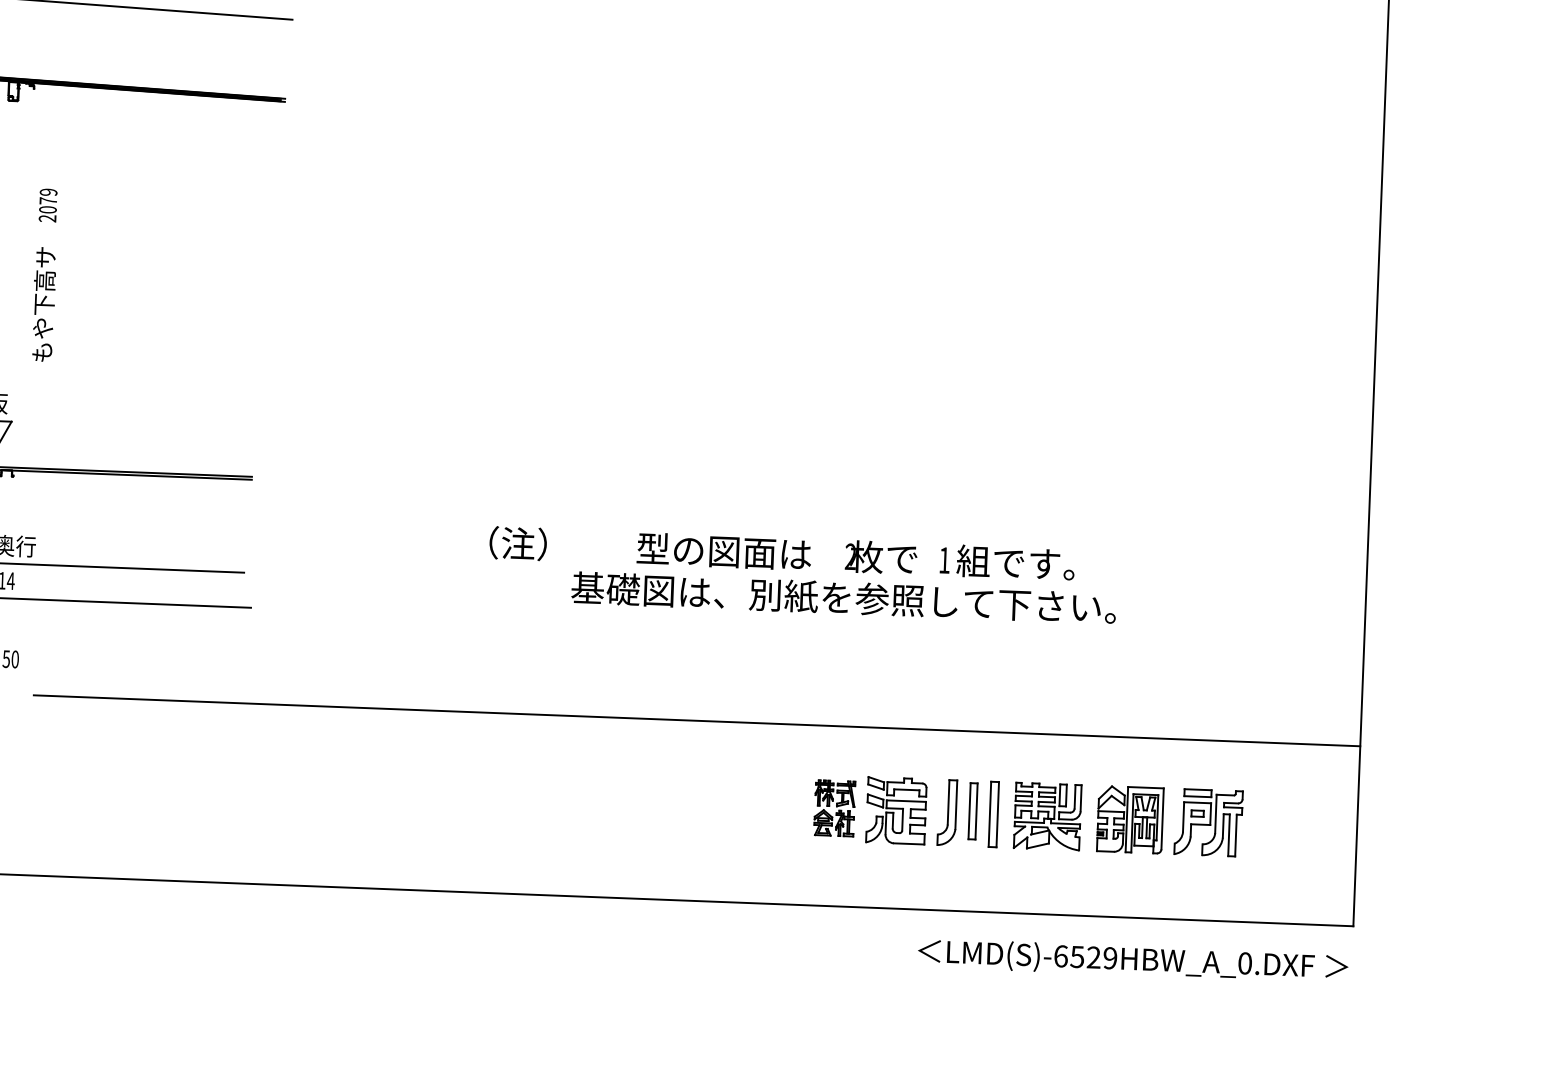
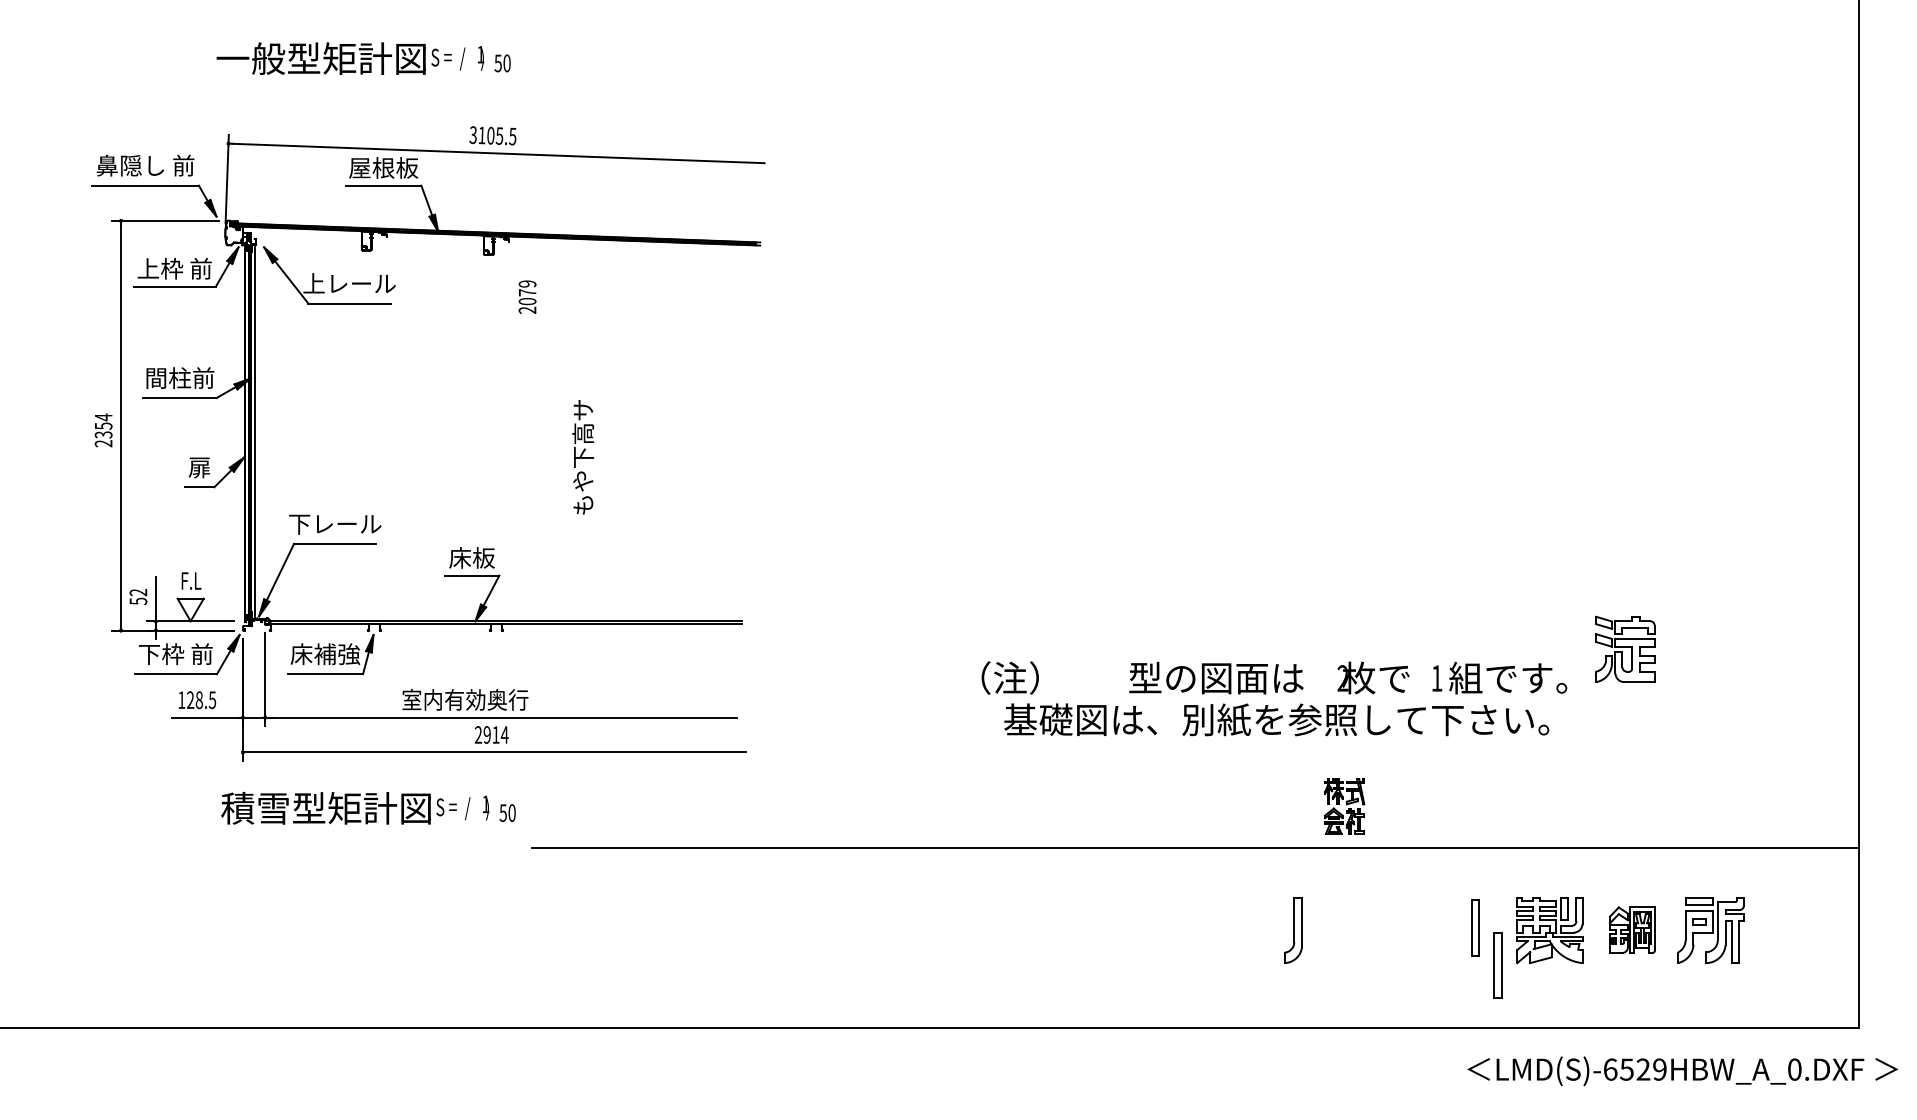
text: (48, 204) -> (527, 296), moved
text: (44, 304) -> (583, 457), moved
text: (843, 597) -> (1276, 719), moved
part: (834, 808) -> (1344, 806), moved
part: (896, 810) -> (1625, 649), moved
part: (947, 812) -> (1293, 930), moved
part: (993, 814) -> (1497, 965), moved
part: (1130, 818) -> (1632, 929), size x0.7
text: (1132, 960) -> (1682, 1071), moved

